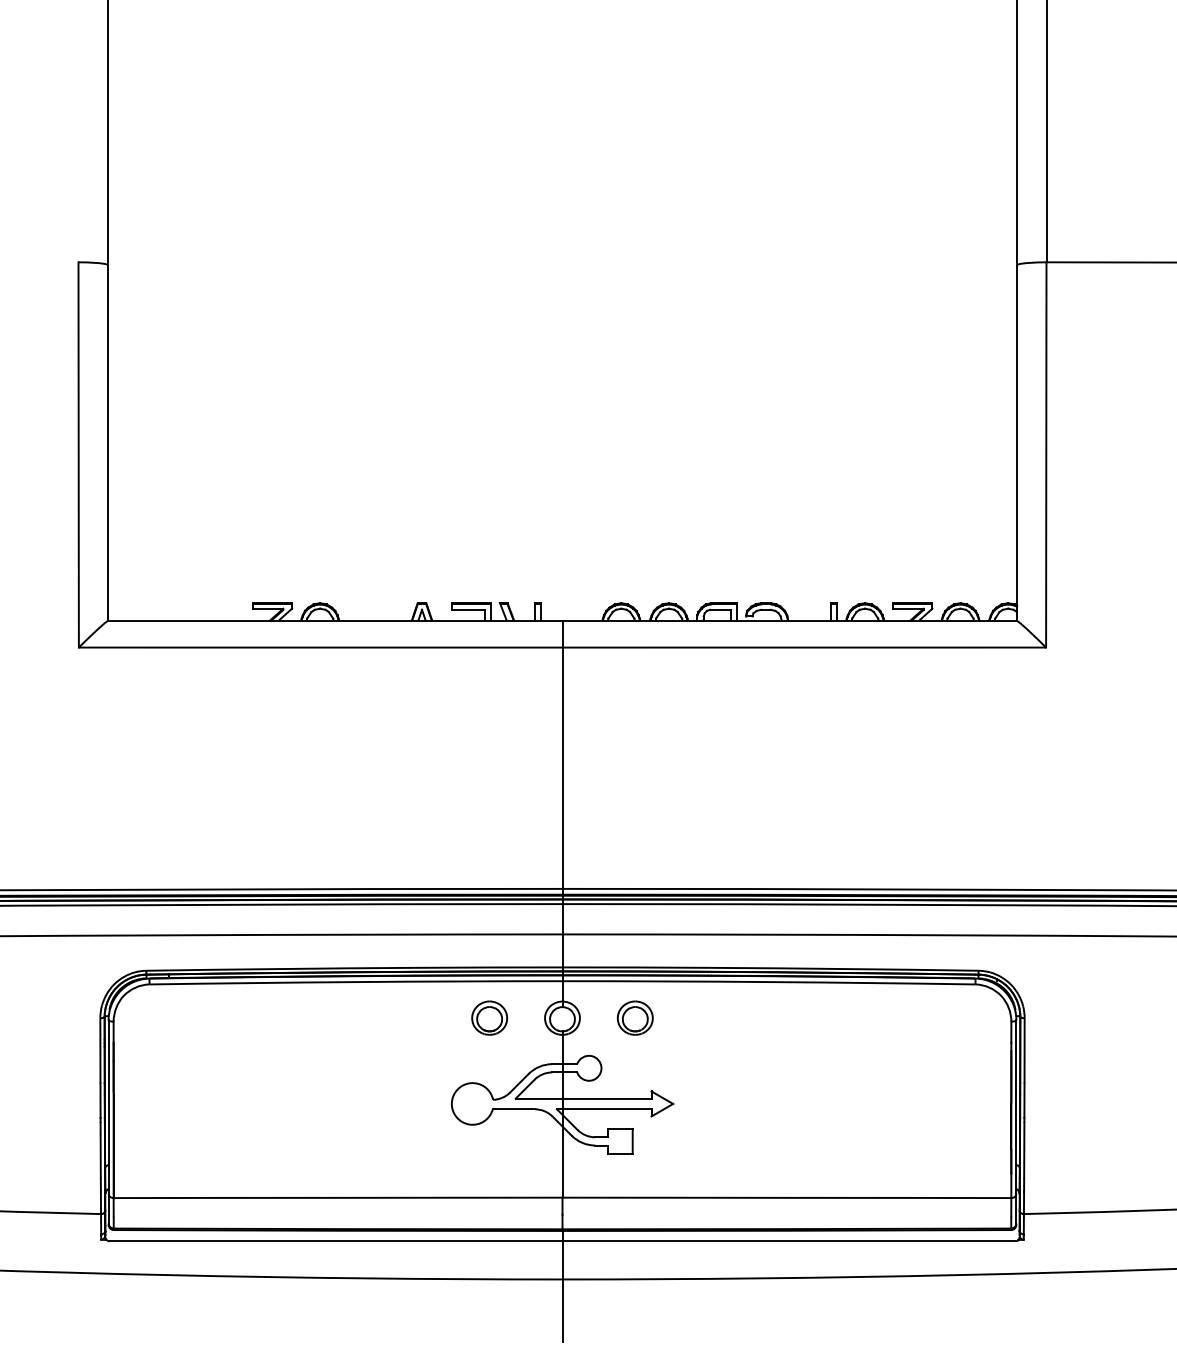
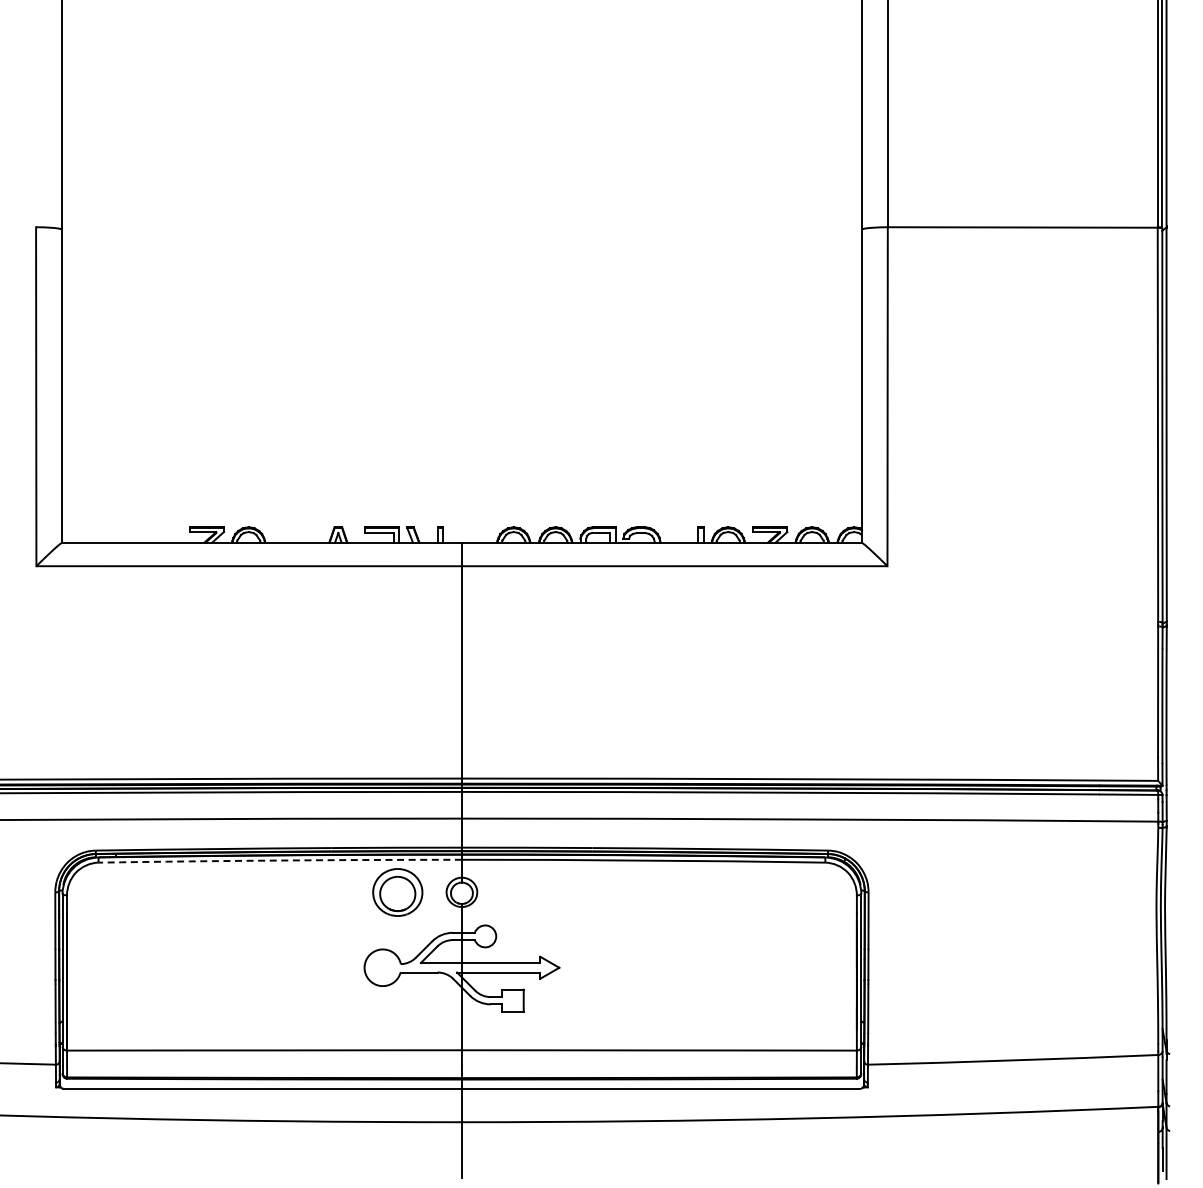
arc: (356, 982) -> (280, 860), solid -> dashed
part: (489, 1017) -> (397, 891), size x1.6
part: (634, 1017) -> (525, 891), removed

